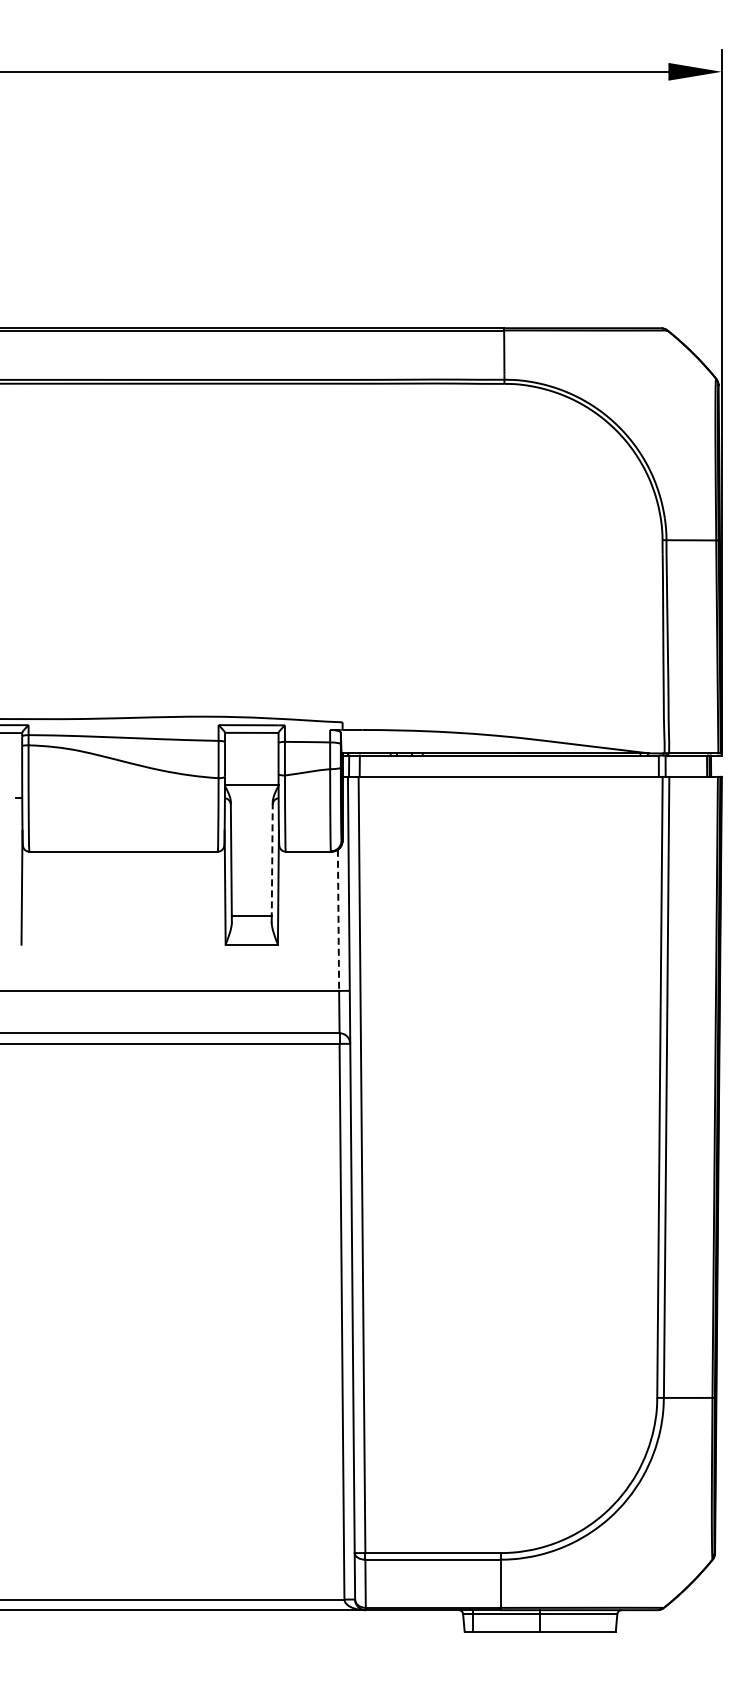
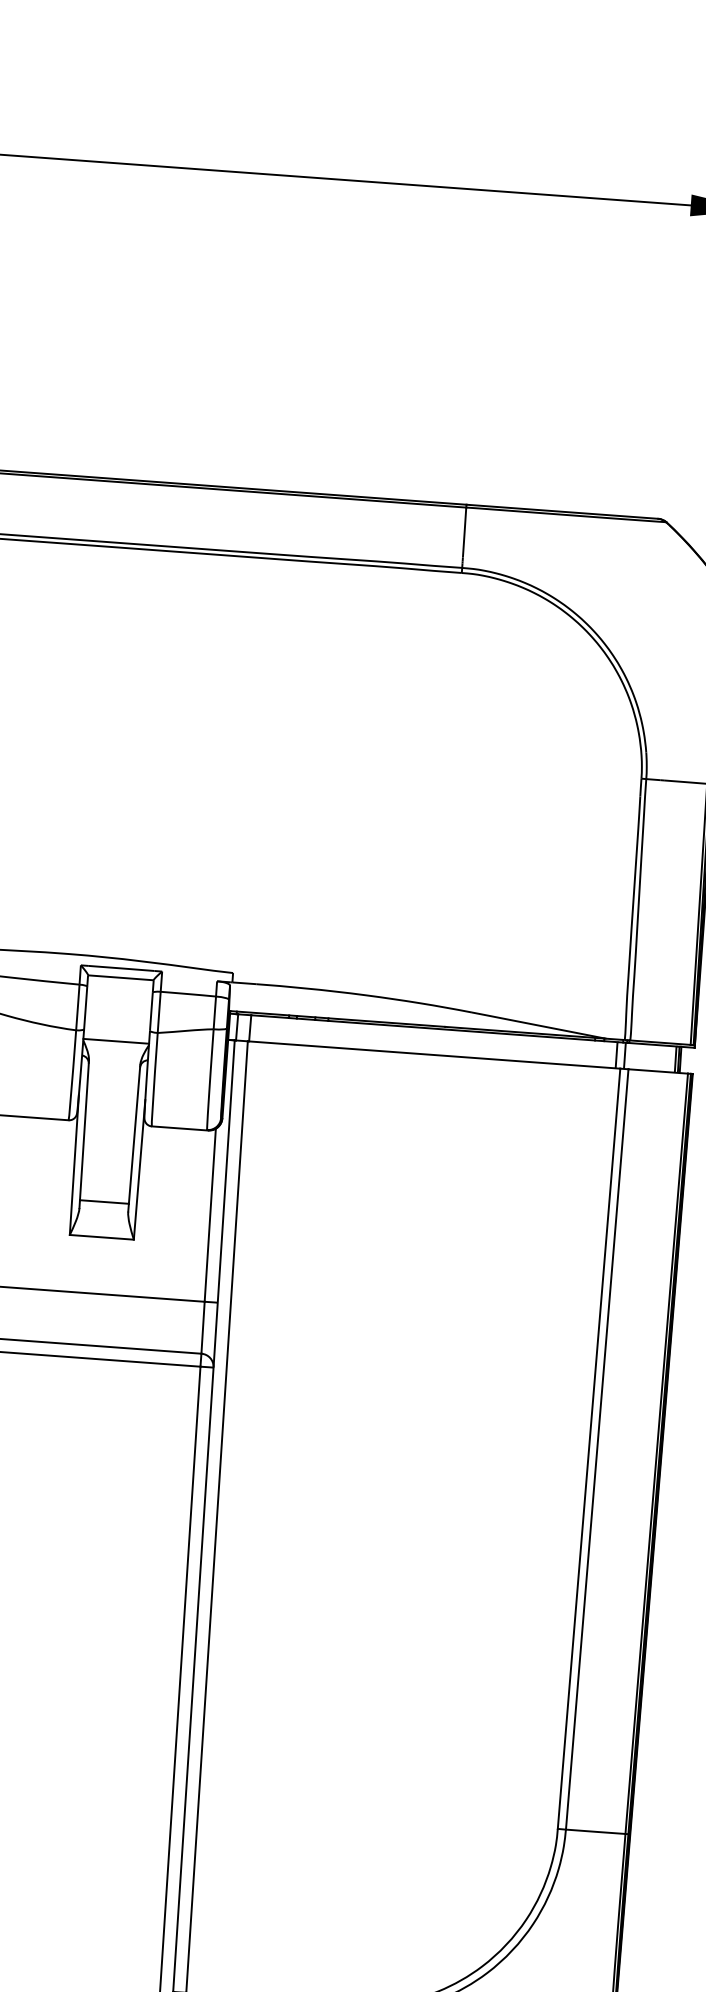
line: (272, 859) -> (134, 1134), dashed -> solid
line: (338, 920) -> (210, 1215), dashed -> solid

